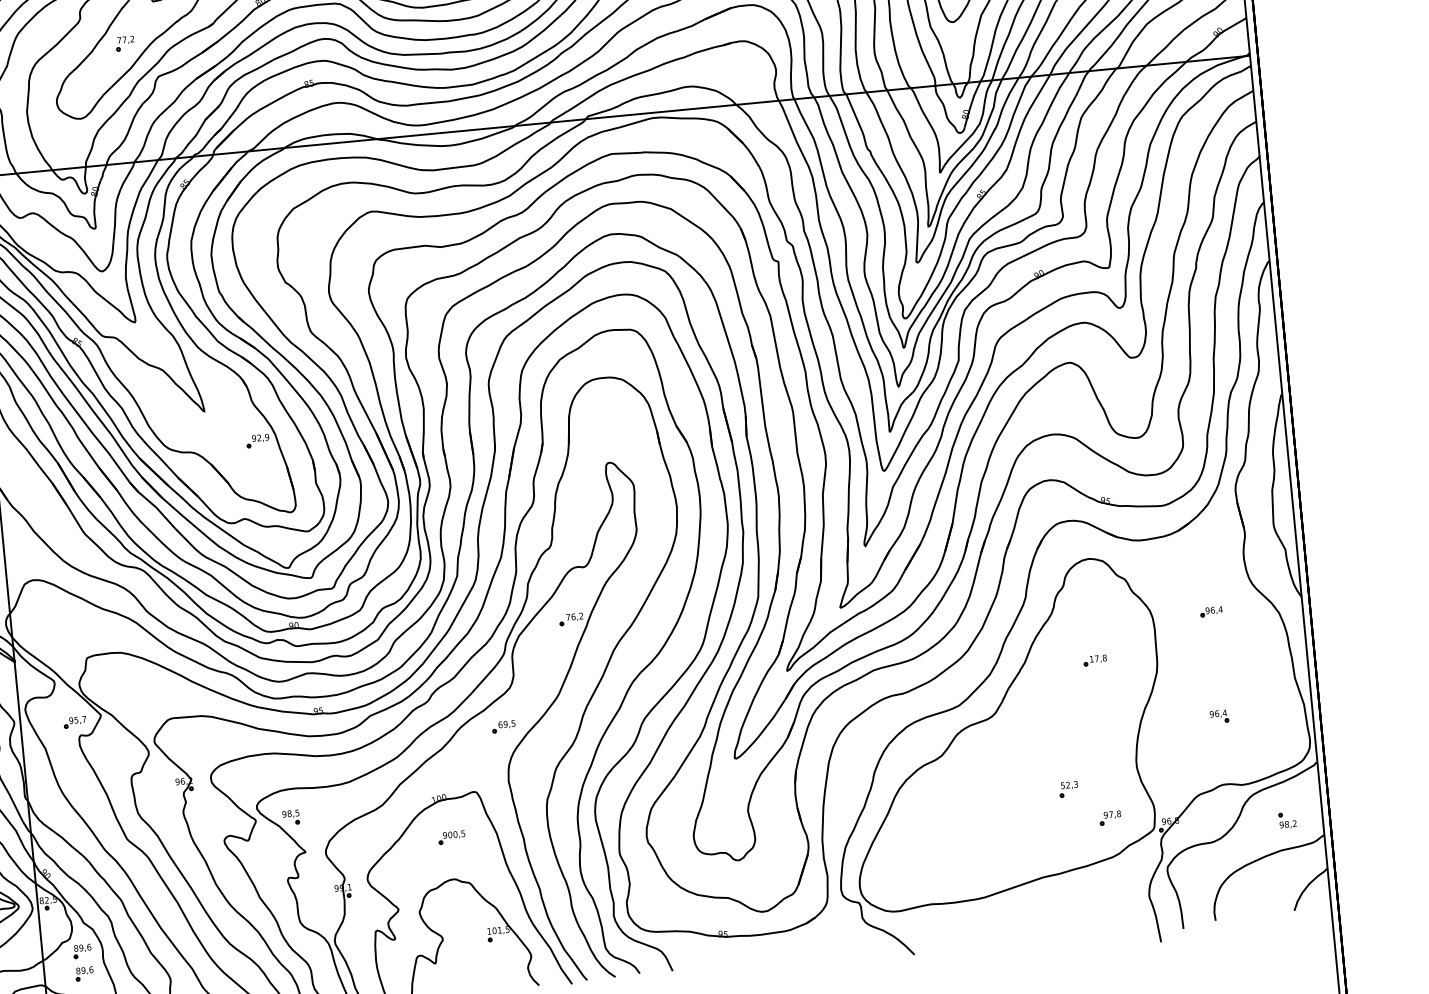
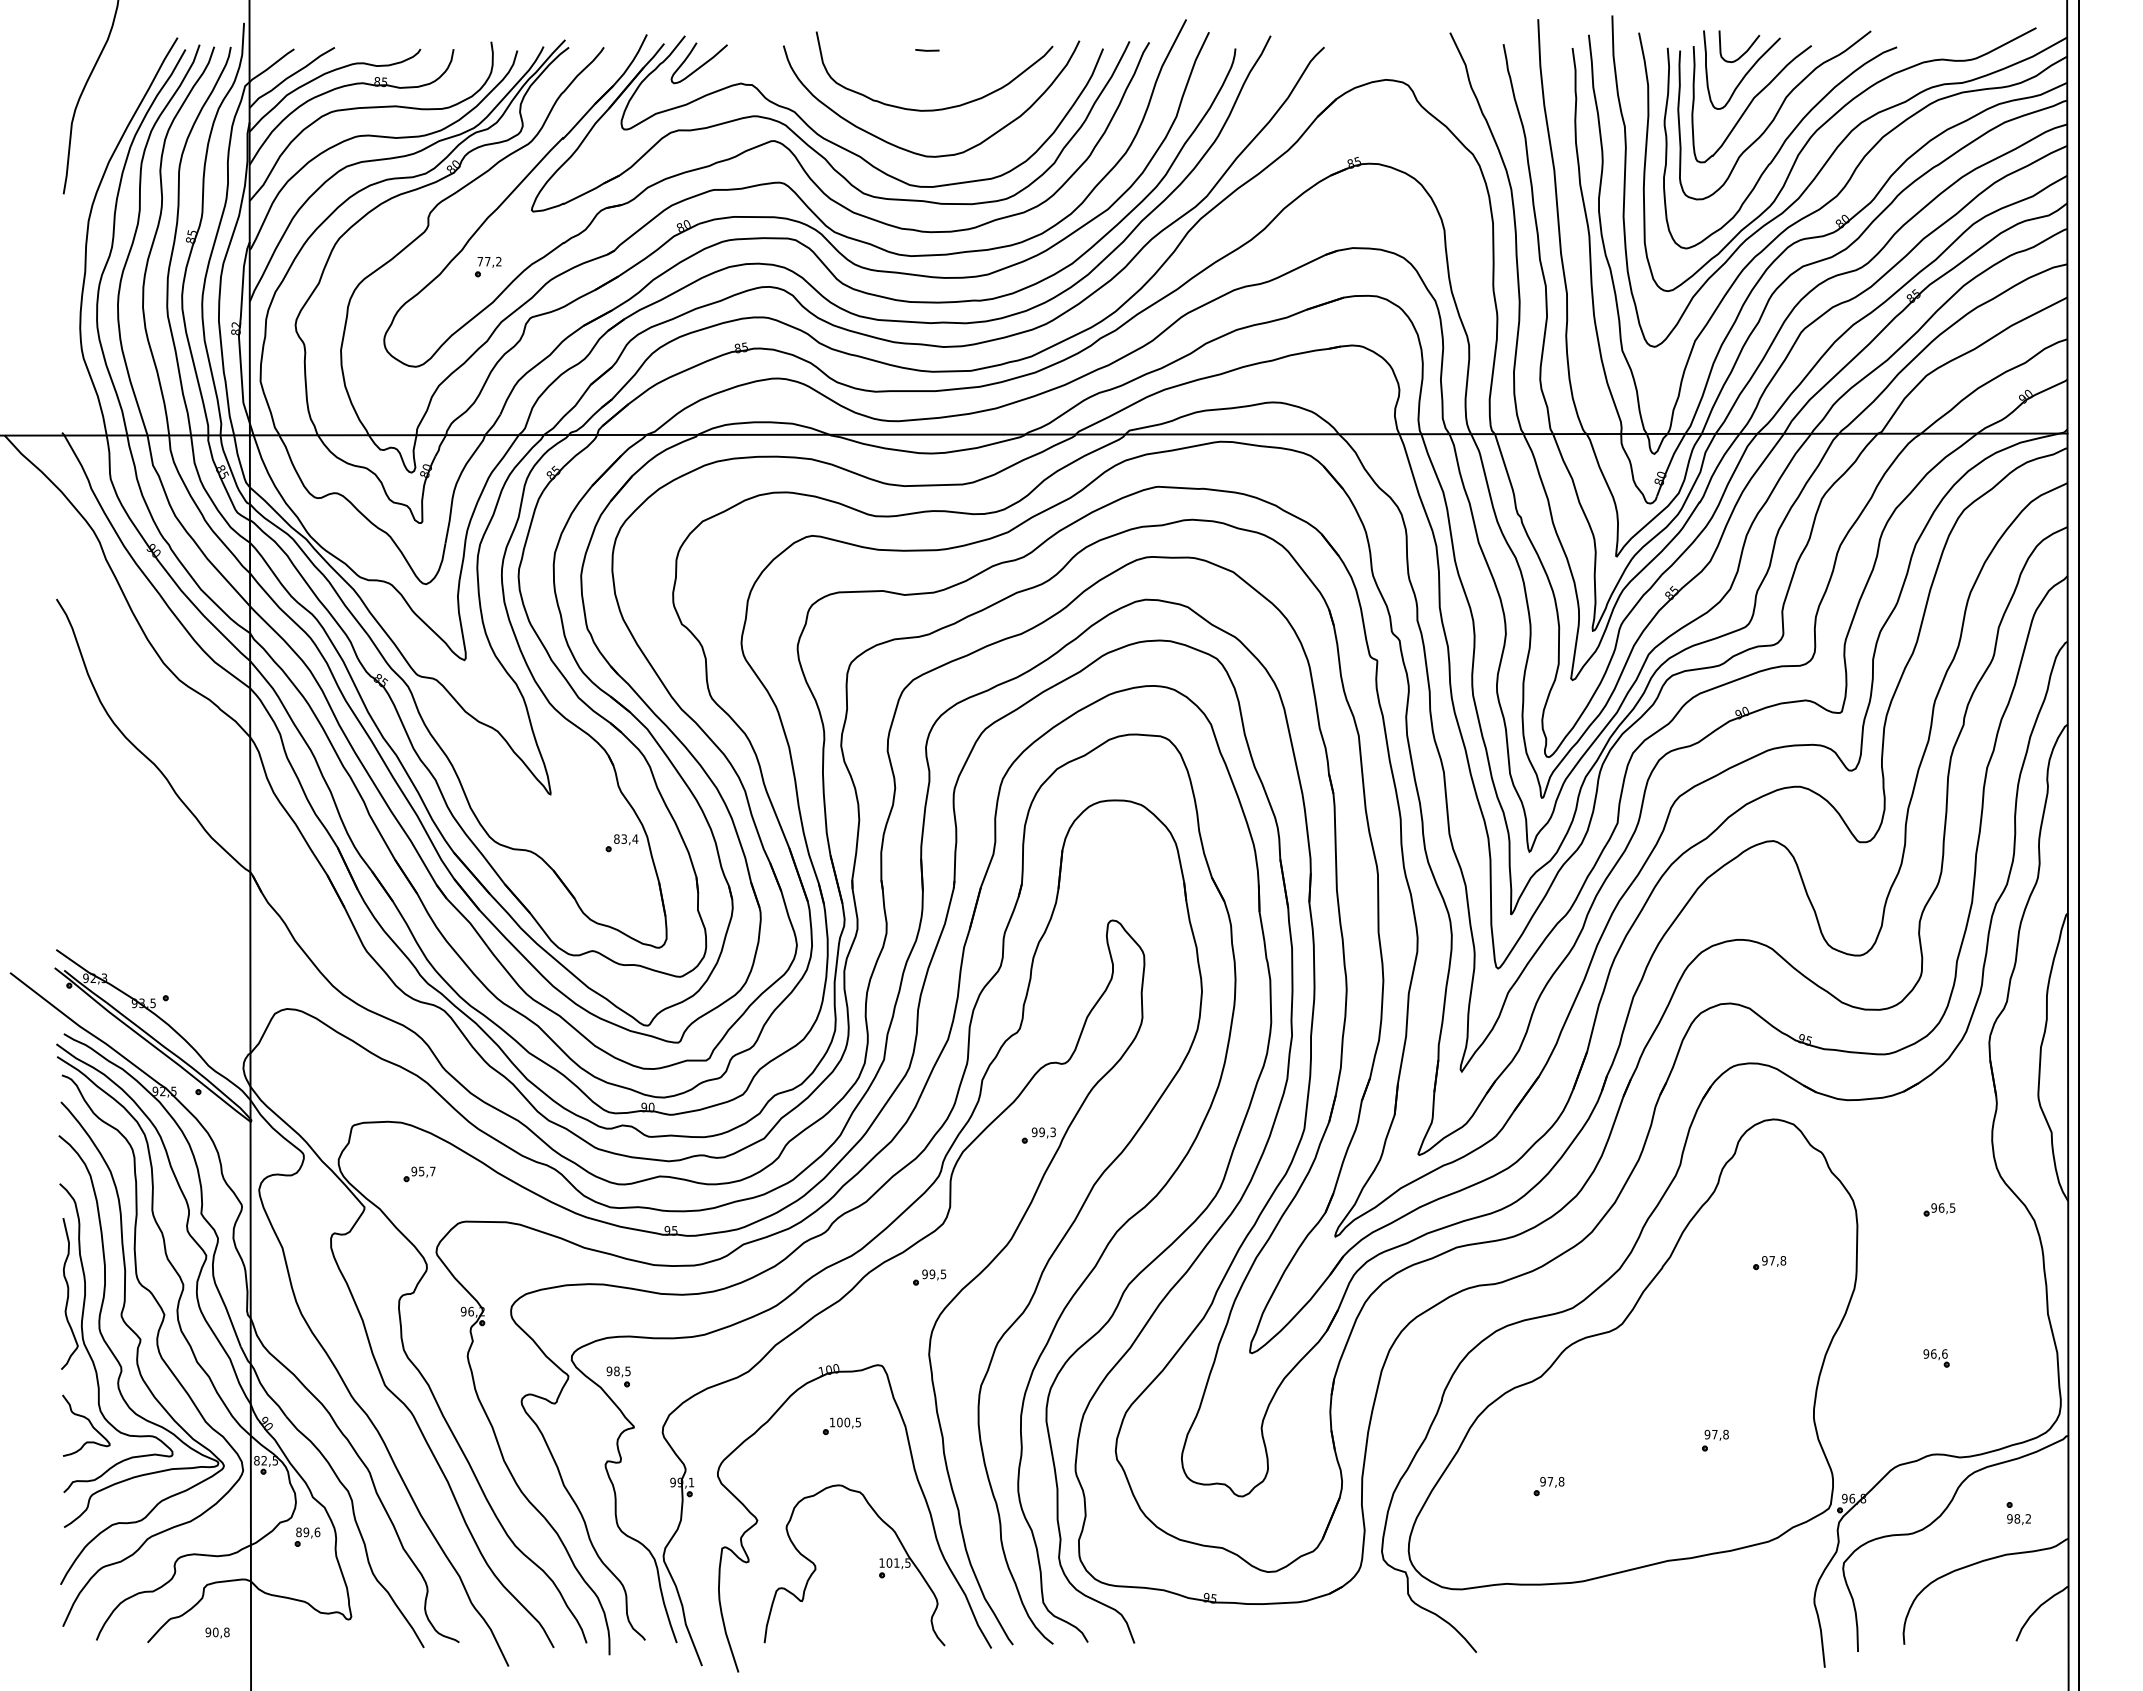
text: (260, 437) -> (626, 838), 92,9 -> 83,4
text: (1220, 609) -> (1952, 1207), 96,4 -> 96,5
text: (574, 616) -> (1043, 1132), 76,2 -> 99,3
text: (1091, 659) -> (1764, 1260), 17,8 -> 97,8
text: (1224, 712) -> (1944, 1353), 96,4 -> 96,6
part: (75, 722) -> (419, 1174), moved
text: (500, 724) -> (924, 1274), 69,5 -> 99,5
text: (1069, 785) -> (1716, 1434), 52,3 -> 97,8
part: (1110, 818) -> (1548, 1486), moved
text: (445, 835) -> (832, 1422), 900,5 -> 100,5
part: (84, 973) -> (307, 1568), removed

